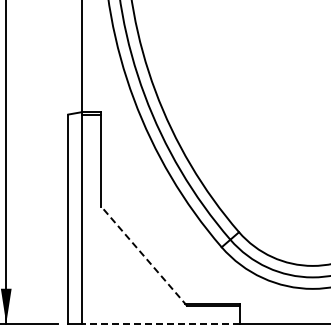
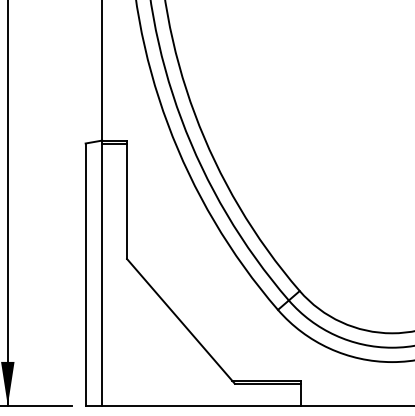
line: (144, 256) -> (181, 321), dashed -> solid
line: (160, 323) -> (201, 405), dashed -> solid

